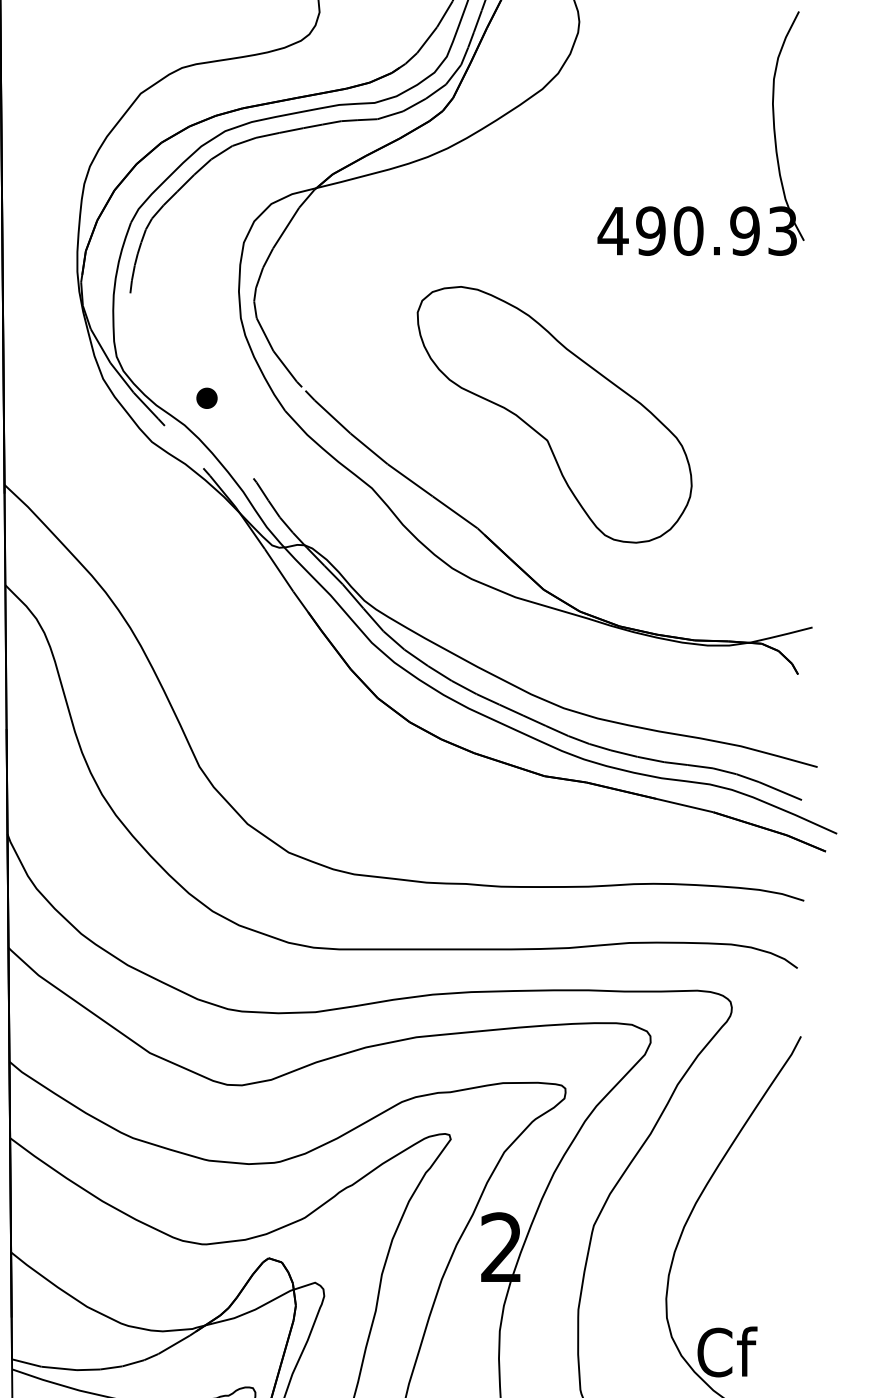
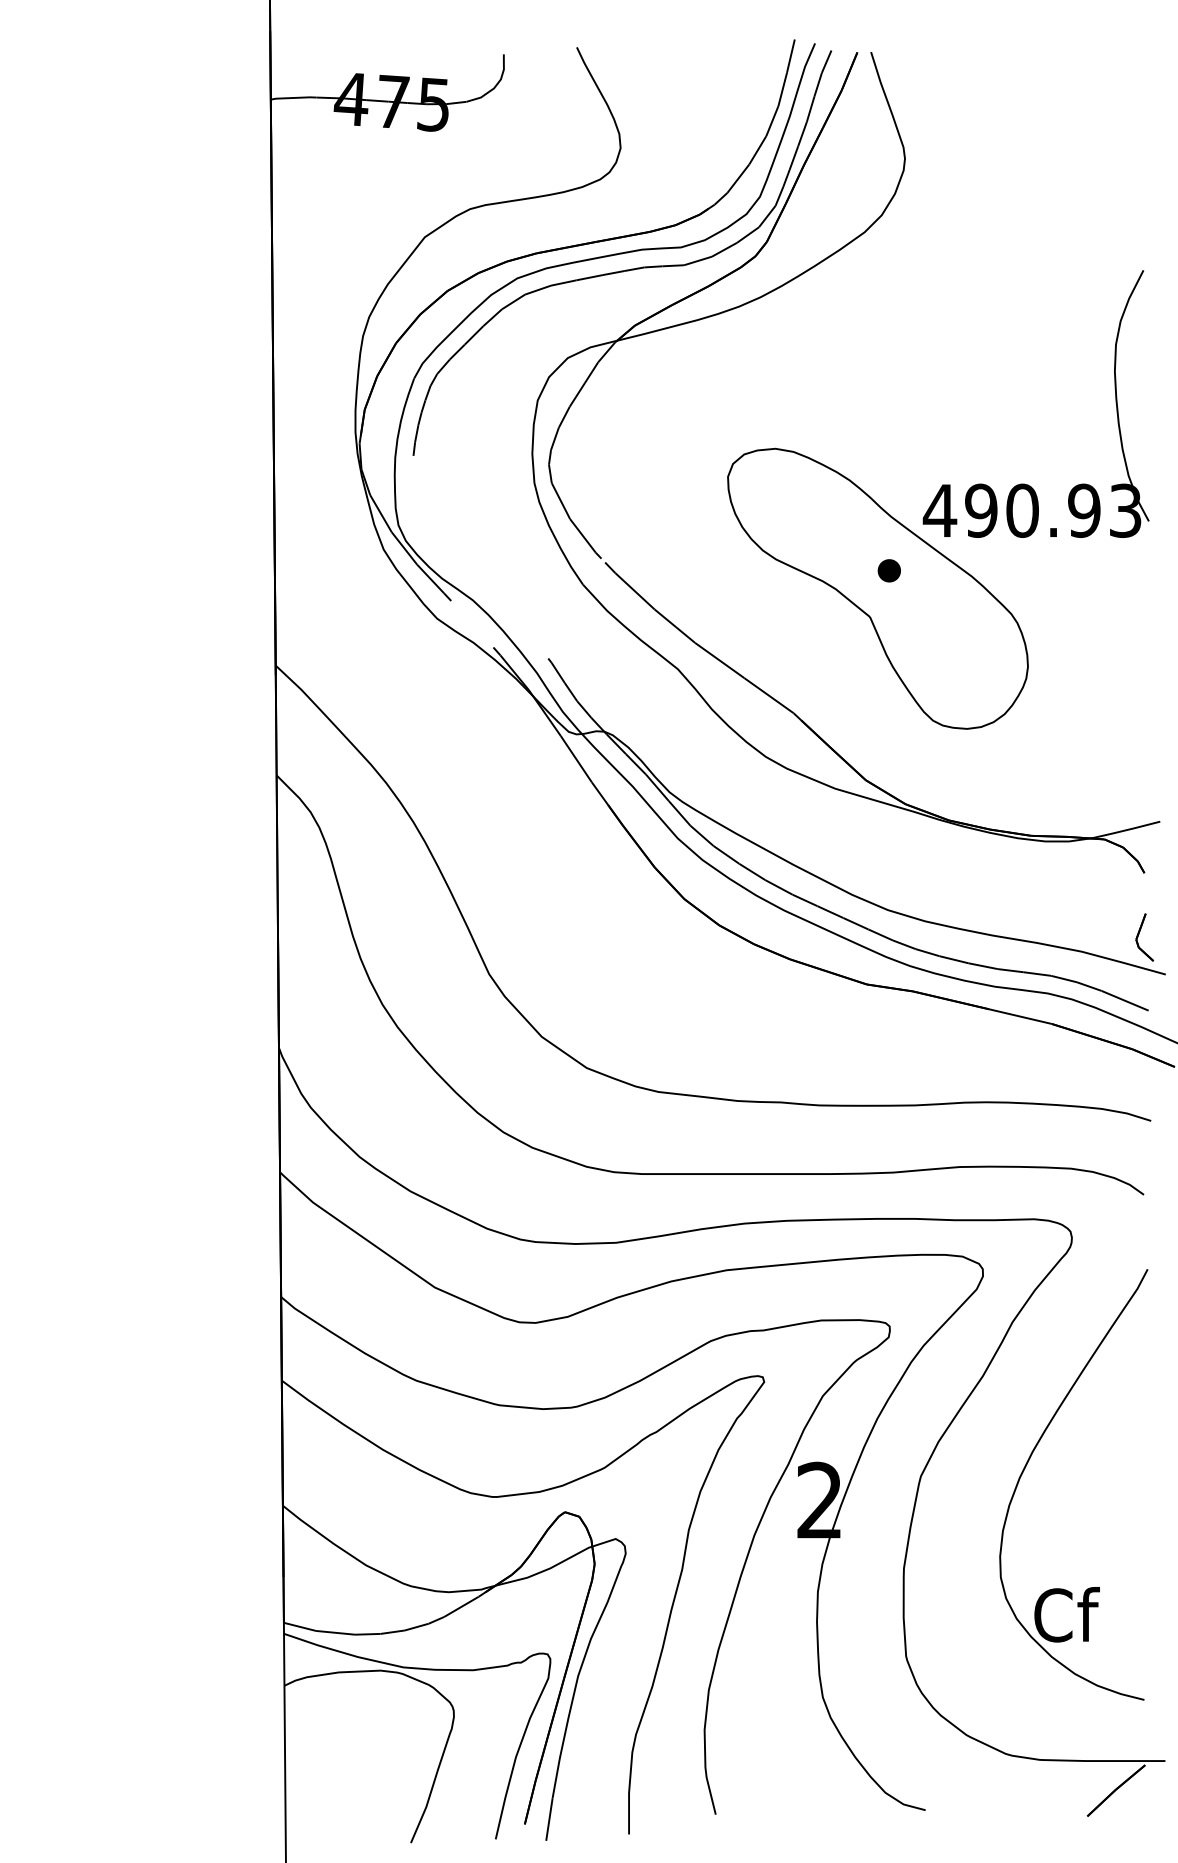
part: (773, 133) -> (1115, 403), moved
part: (206, 398) -> (888, 570), moved
part: (798, 733) -> (1144, 937), added

